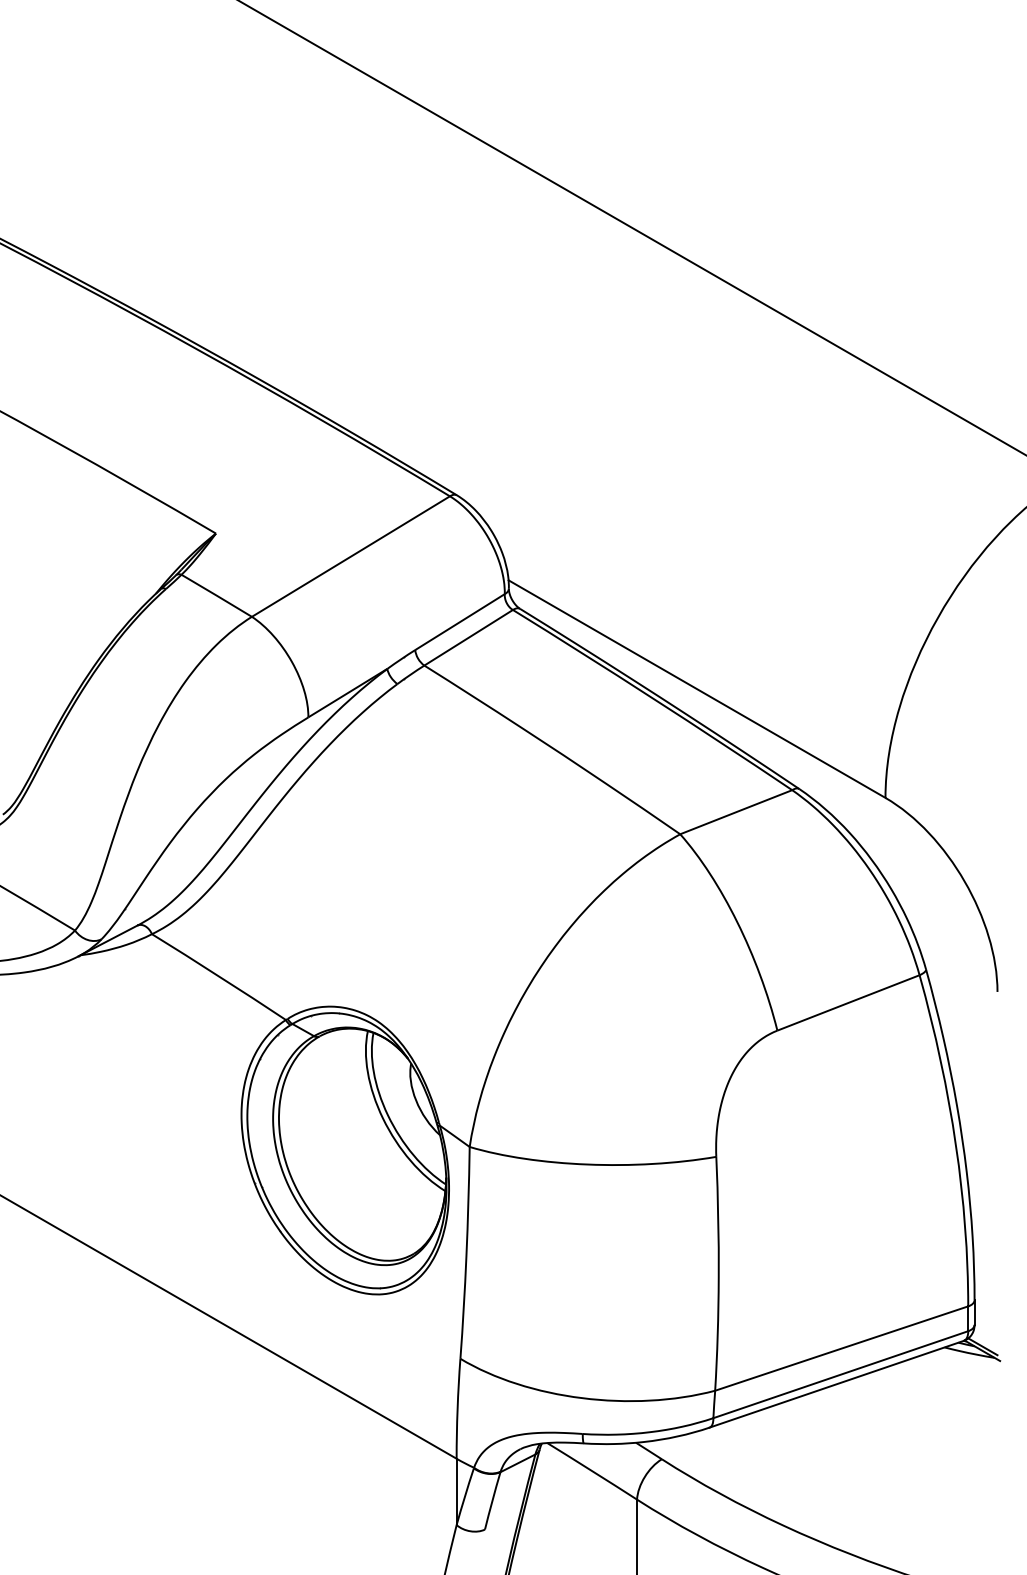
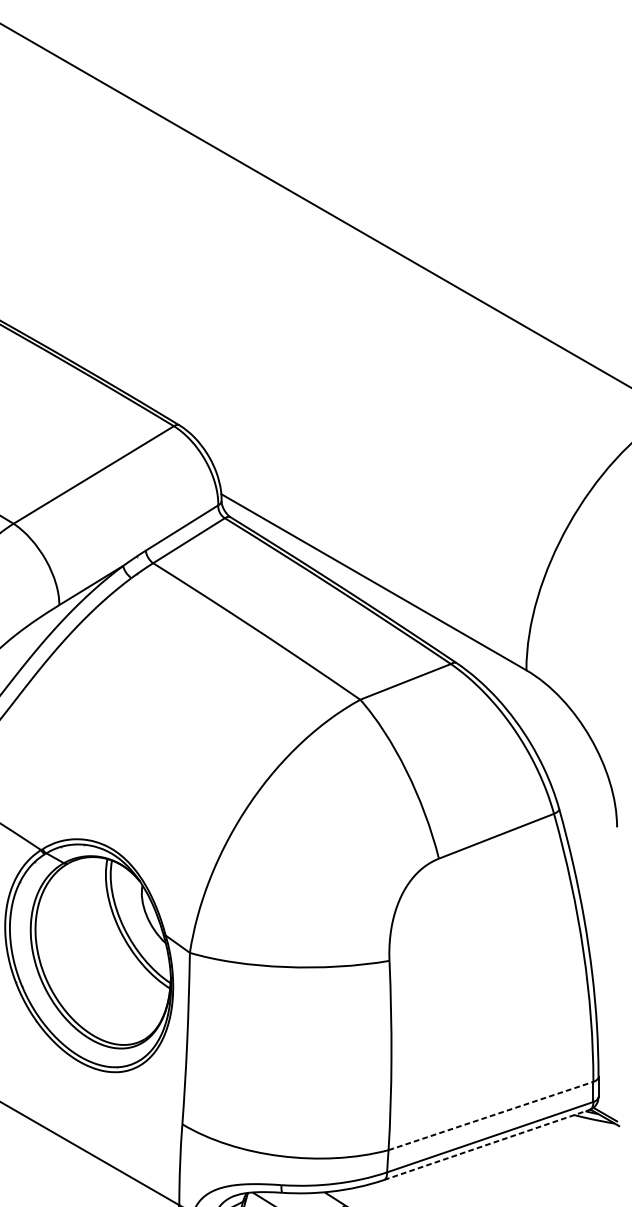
line: (842, 1348) -> (491, 1115), solid -> dashed
line: (837, 1384) -> (487, 1145), solid -> dashed

